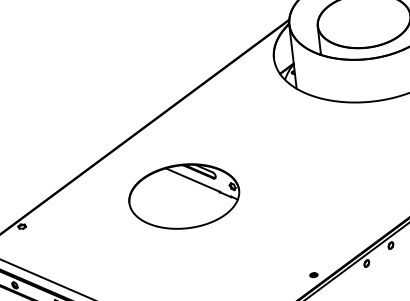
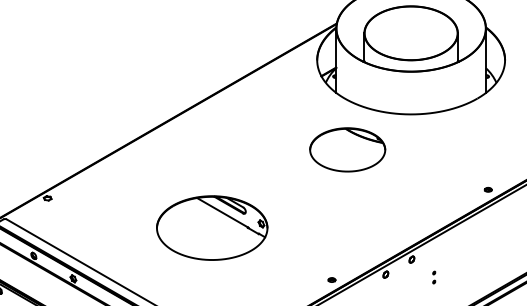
part: (314, 143) -> (347, 149), added
part: (184, 195) -> (212, 227), moved

